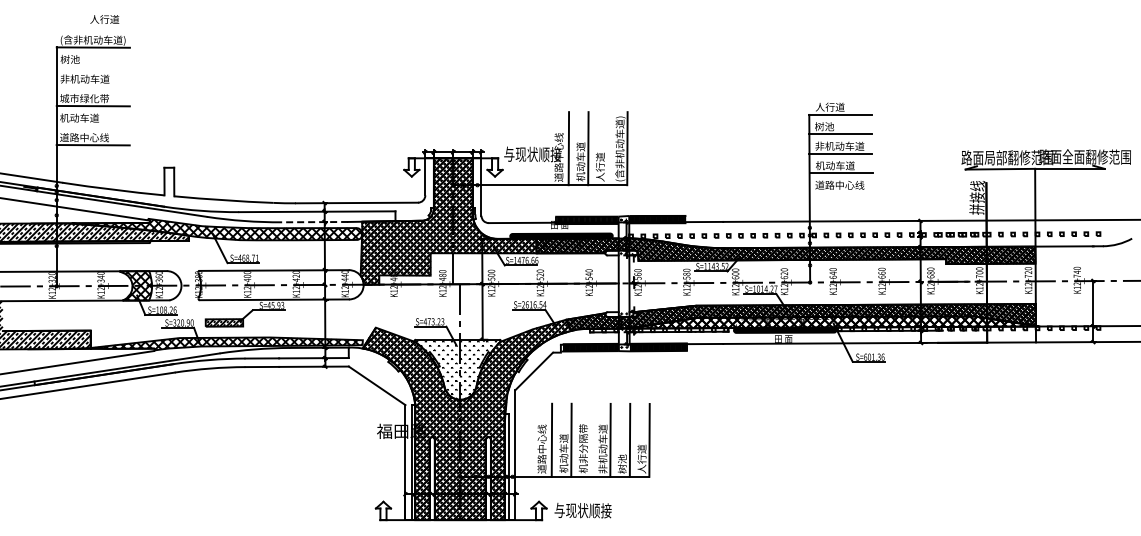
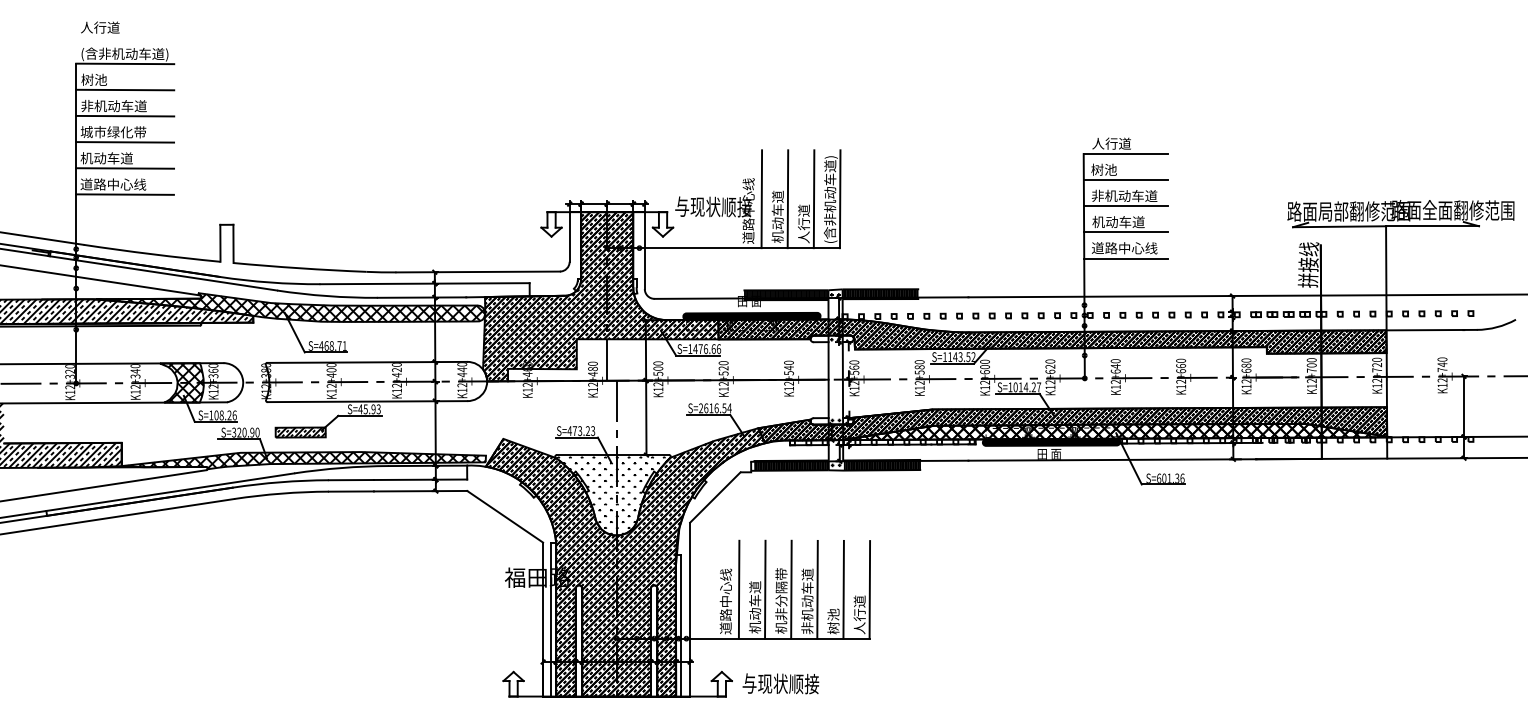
text: (104, 19) -> (99, 27), moved
line: (92, 66) -> (124, 89), added
line: (92, 86) -> (124, 116), added
line: (92, 125) -> (124, 168), added
line: (607, 148) -> (813, 199), added
line: (840, 193) -> (1125, 259), added
line: (314, 222) -> (421, 298), dashed -> solid
line: (590, 439) -> (790, 588), added

